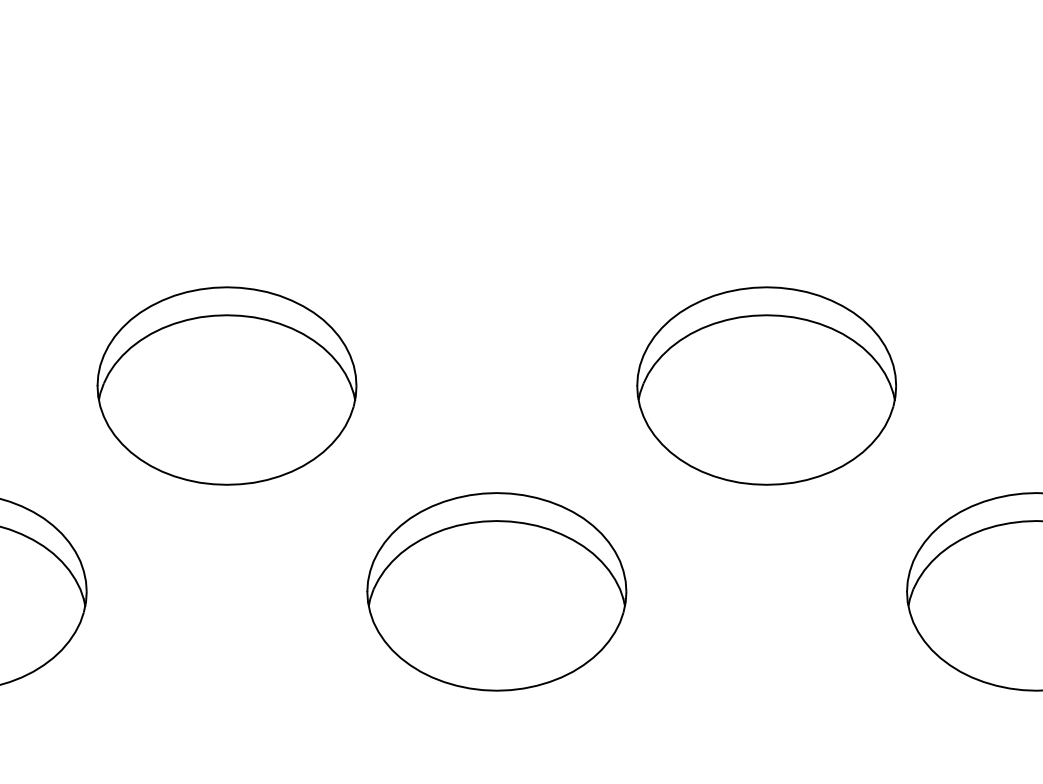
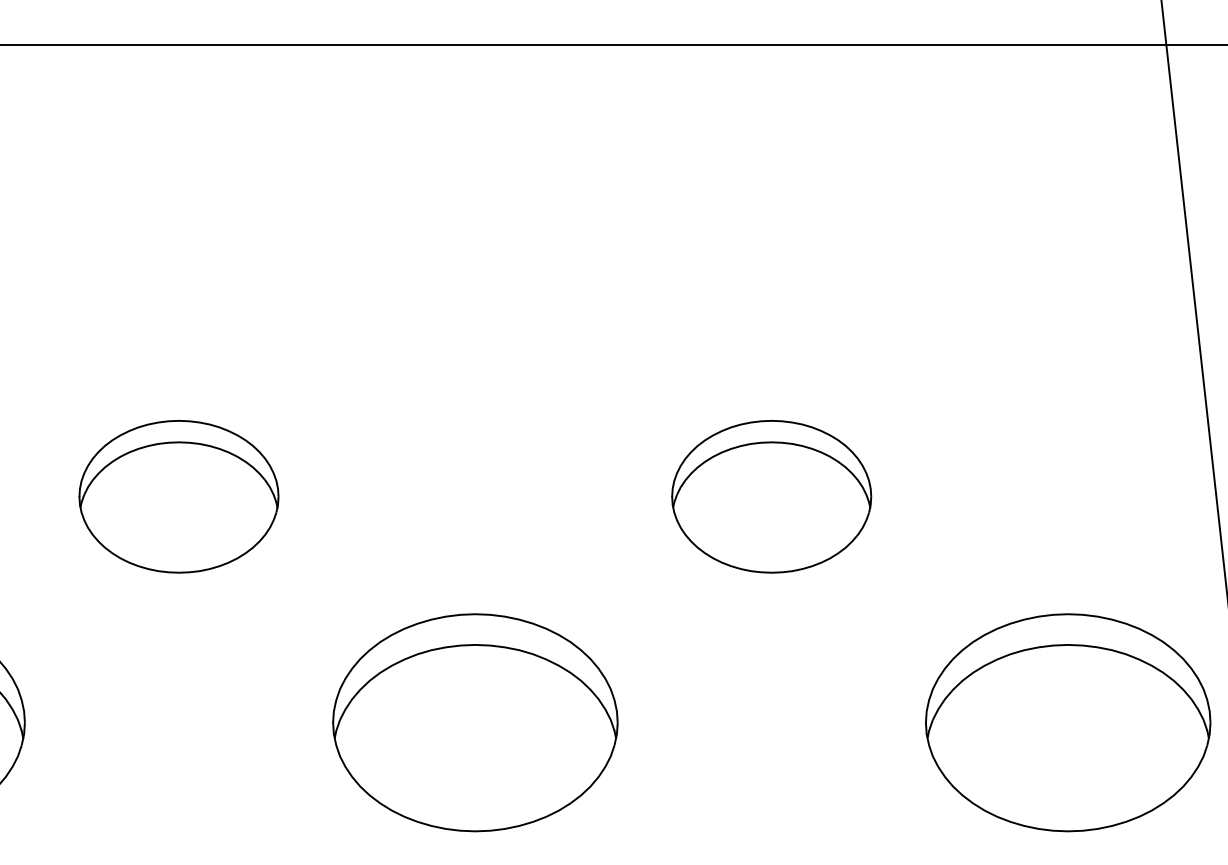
part: (226, 385) -> (178, 496), size x0.7
part: (766, 385) -> (771, 496), size x0.7

